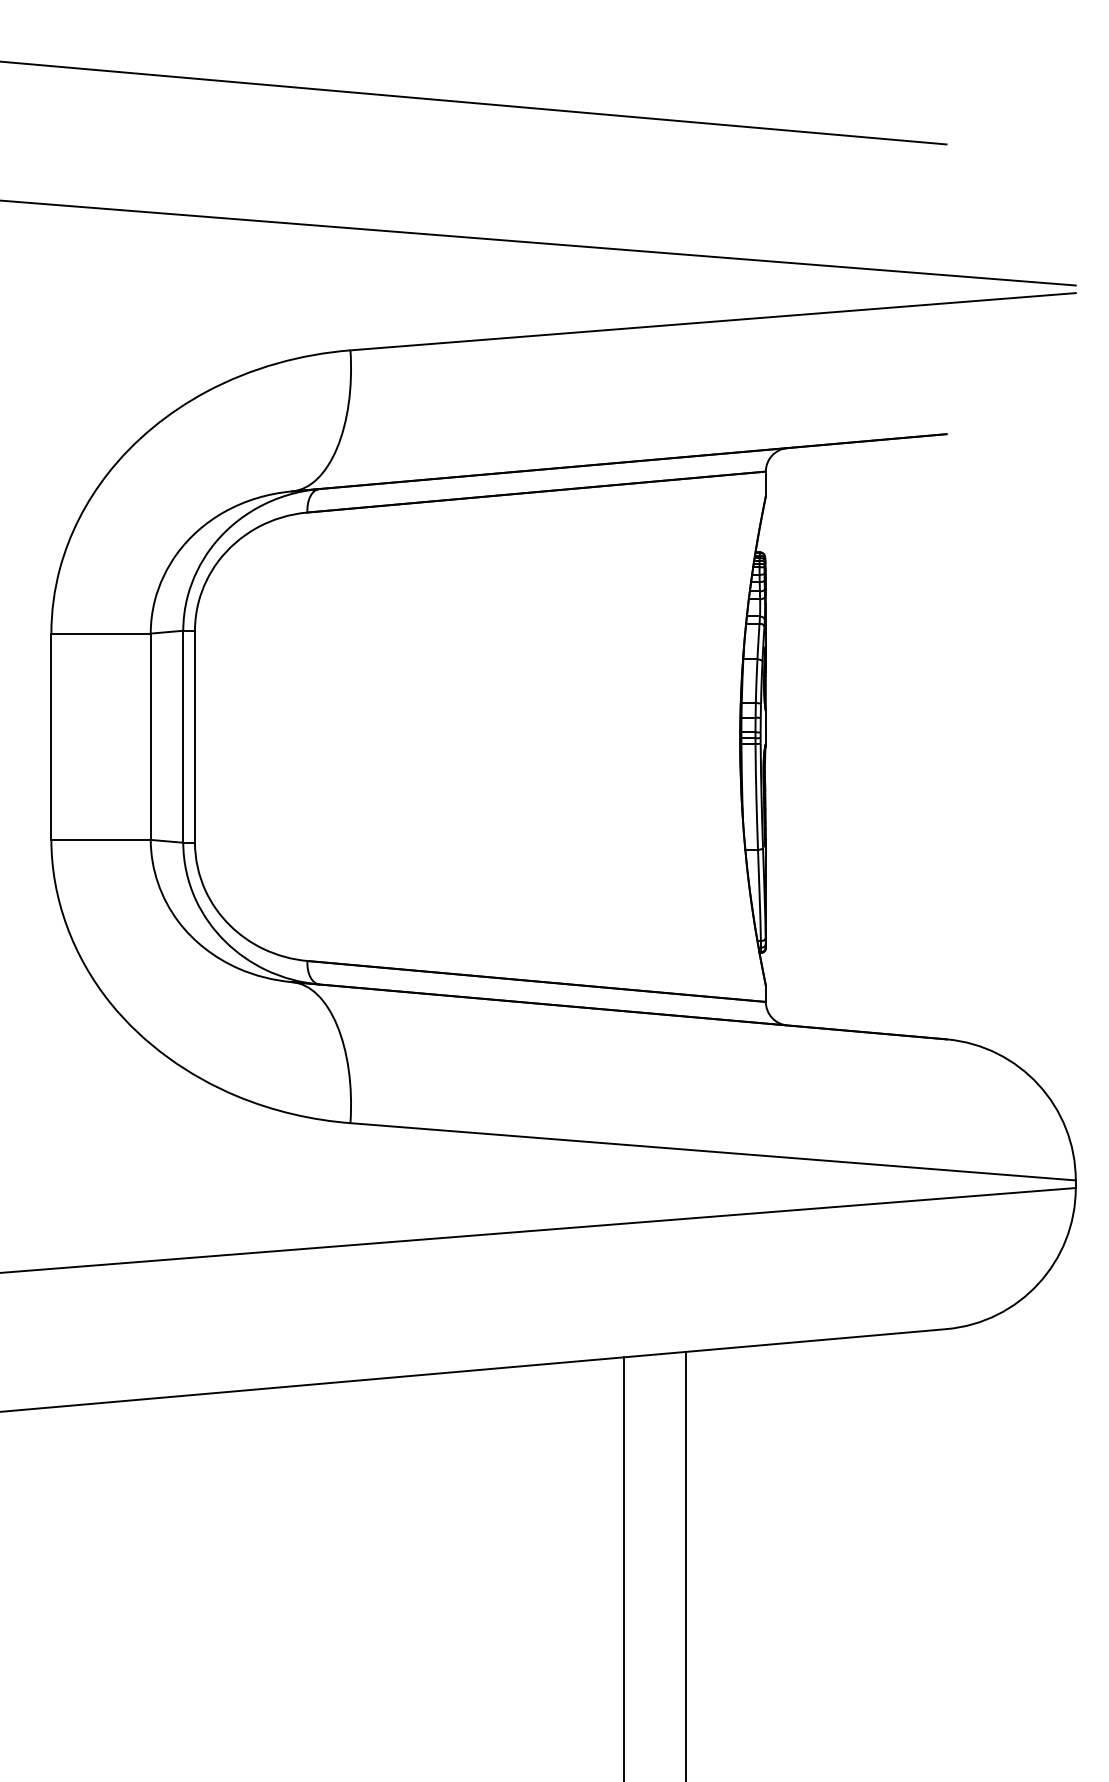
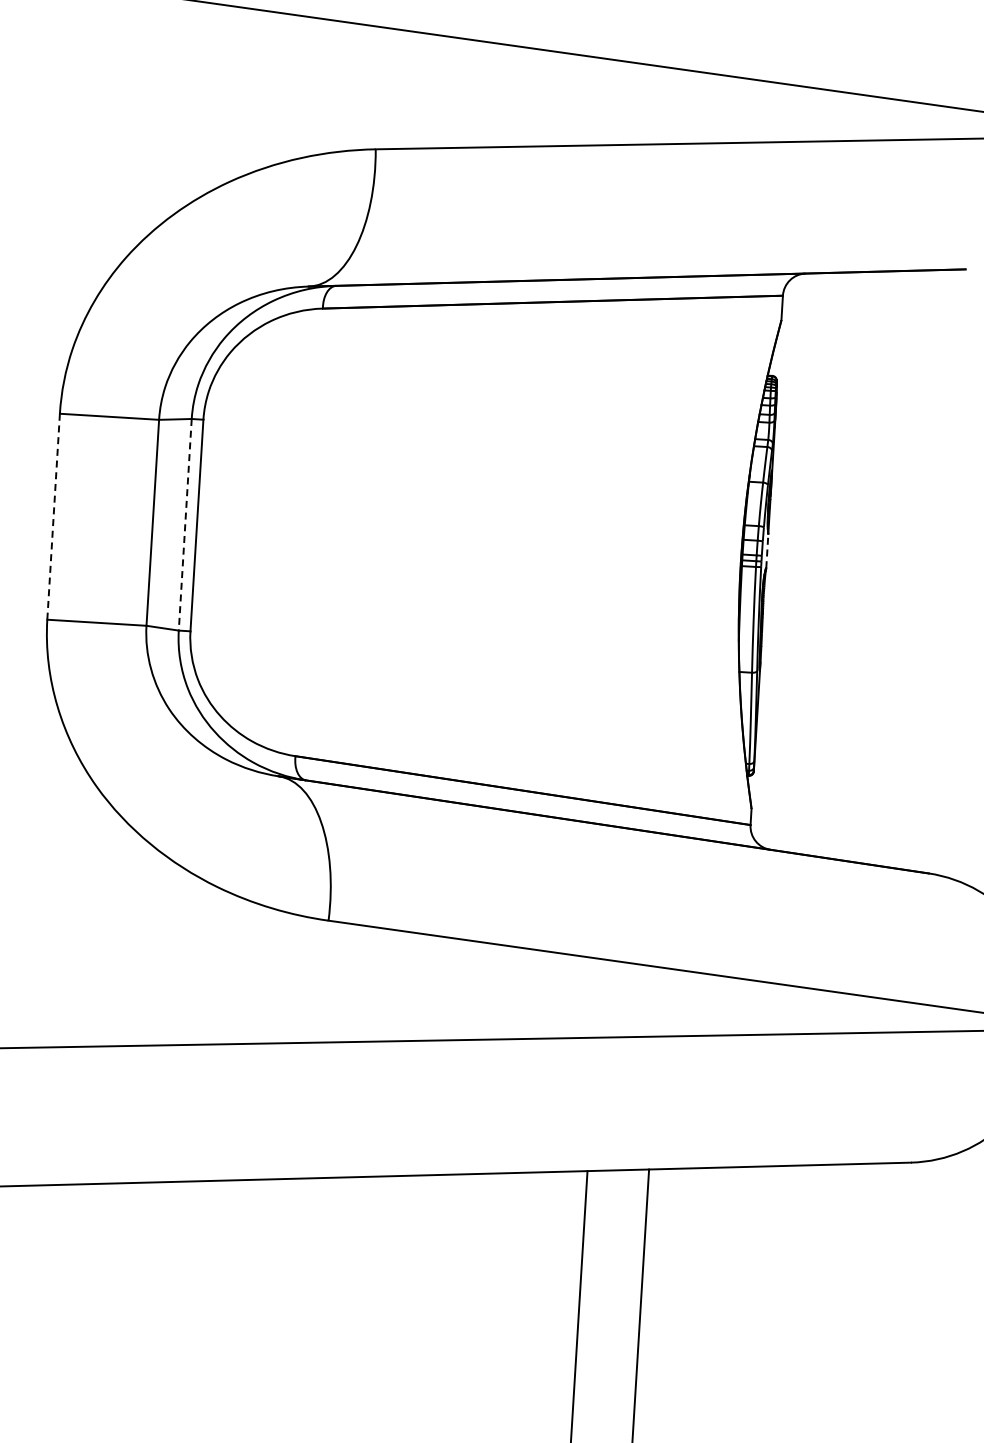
line: (765, 726) -> (767, 550), solid -> dashed
line: (51, 737) -> (53, 517), solid -> dashed
line: (183, 737) -> (185, 525), solid -> dashed

